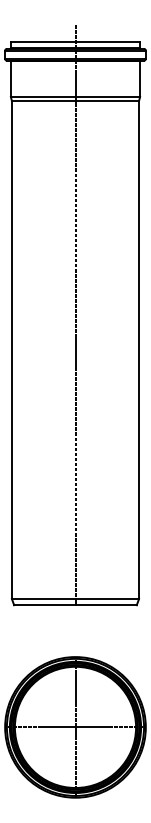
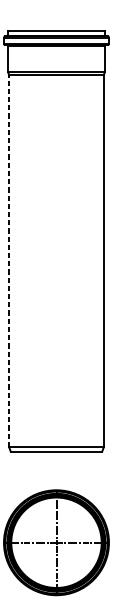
line: (75, 315) -> (56, 235), removed
line: (11, 349) -> (8, 260), solid -> dashed

